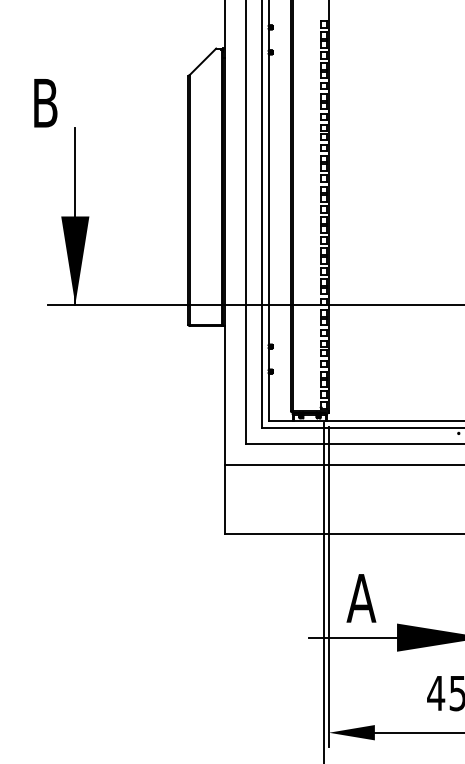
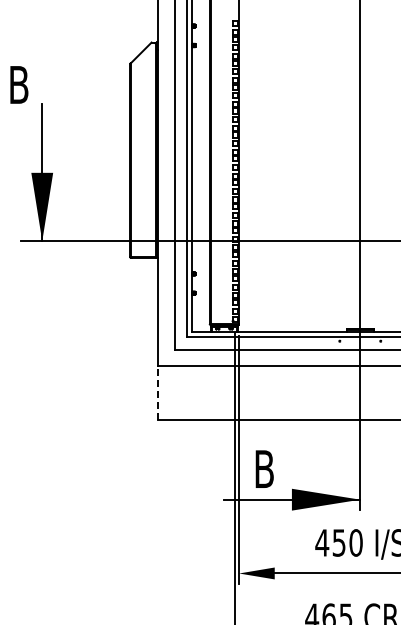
line: (225, 499) -> (158, 392), solid -> dashed
text: (360, 597) -> (263, 468), A -> B

